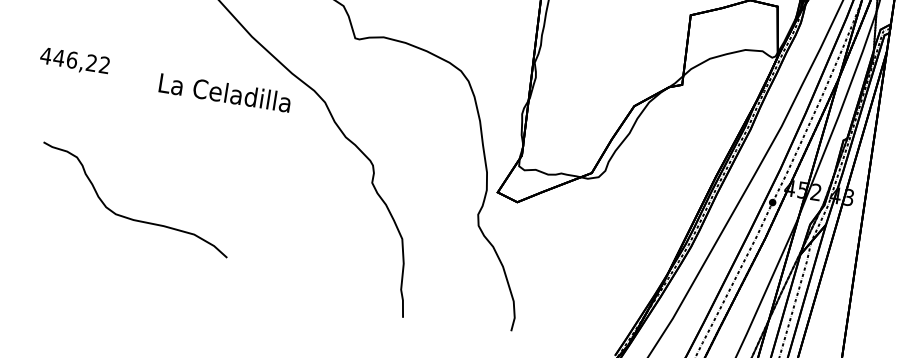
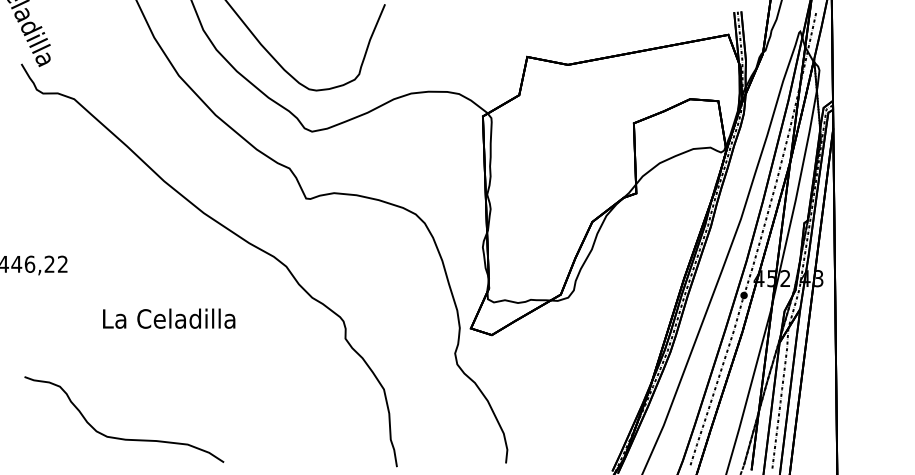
text: (225, 92) -> (169, 318), moved
curve: (127, 216) -> (119, 437), moved

